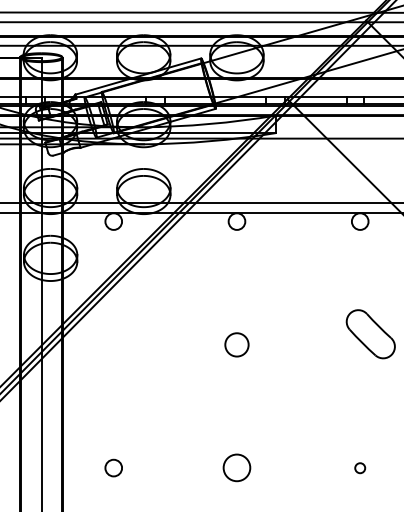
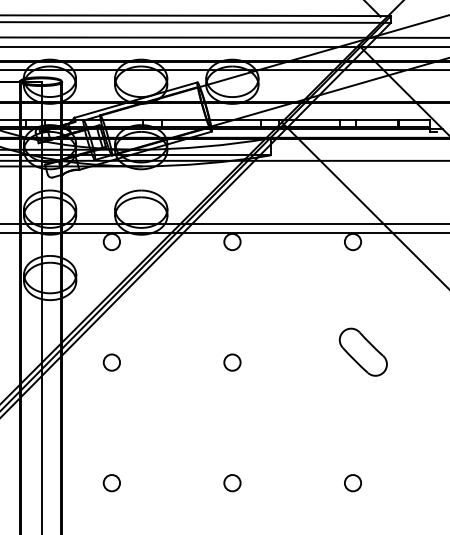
circle: (113, 344) -> (111, 362), added
circle: (237, 344) -> (232, 362), size x0.71
circle: (237, 468) -> (232, 483), size x0.62
circle: (359, 468) -> (352, 483), size x1.67

